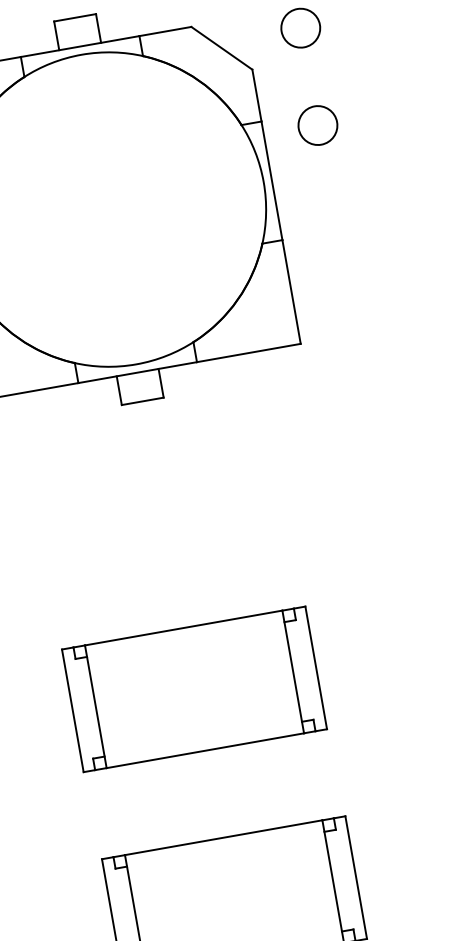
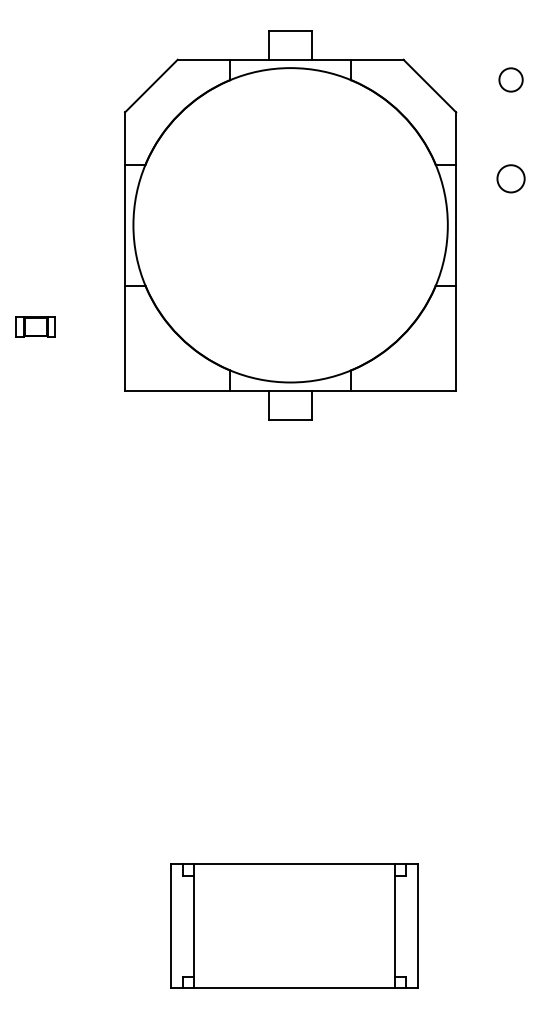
circle: (300, 27) -> (510, 79), size x0.6
circle: (317, 125) -> (510, 178), size x0.7
part: (194, 689) -> (291, 712), removed

